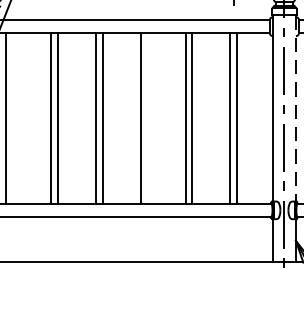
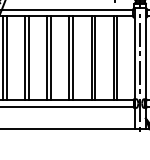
line: (295, 108) -> (145, 53), dashed -> solid
line: (12, 118) -> (6, 58), added
line: (146, 118) -> (72, 58), added

